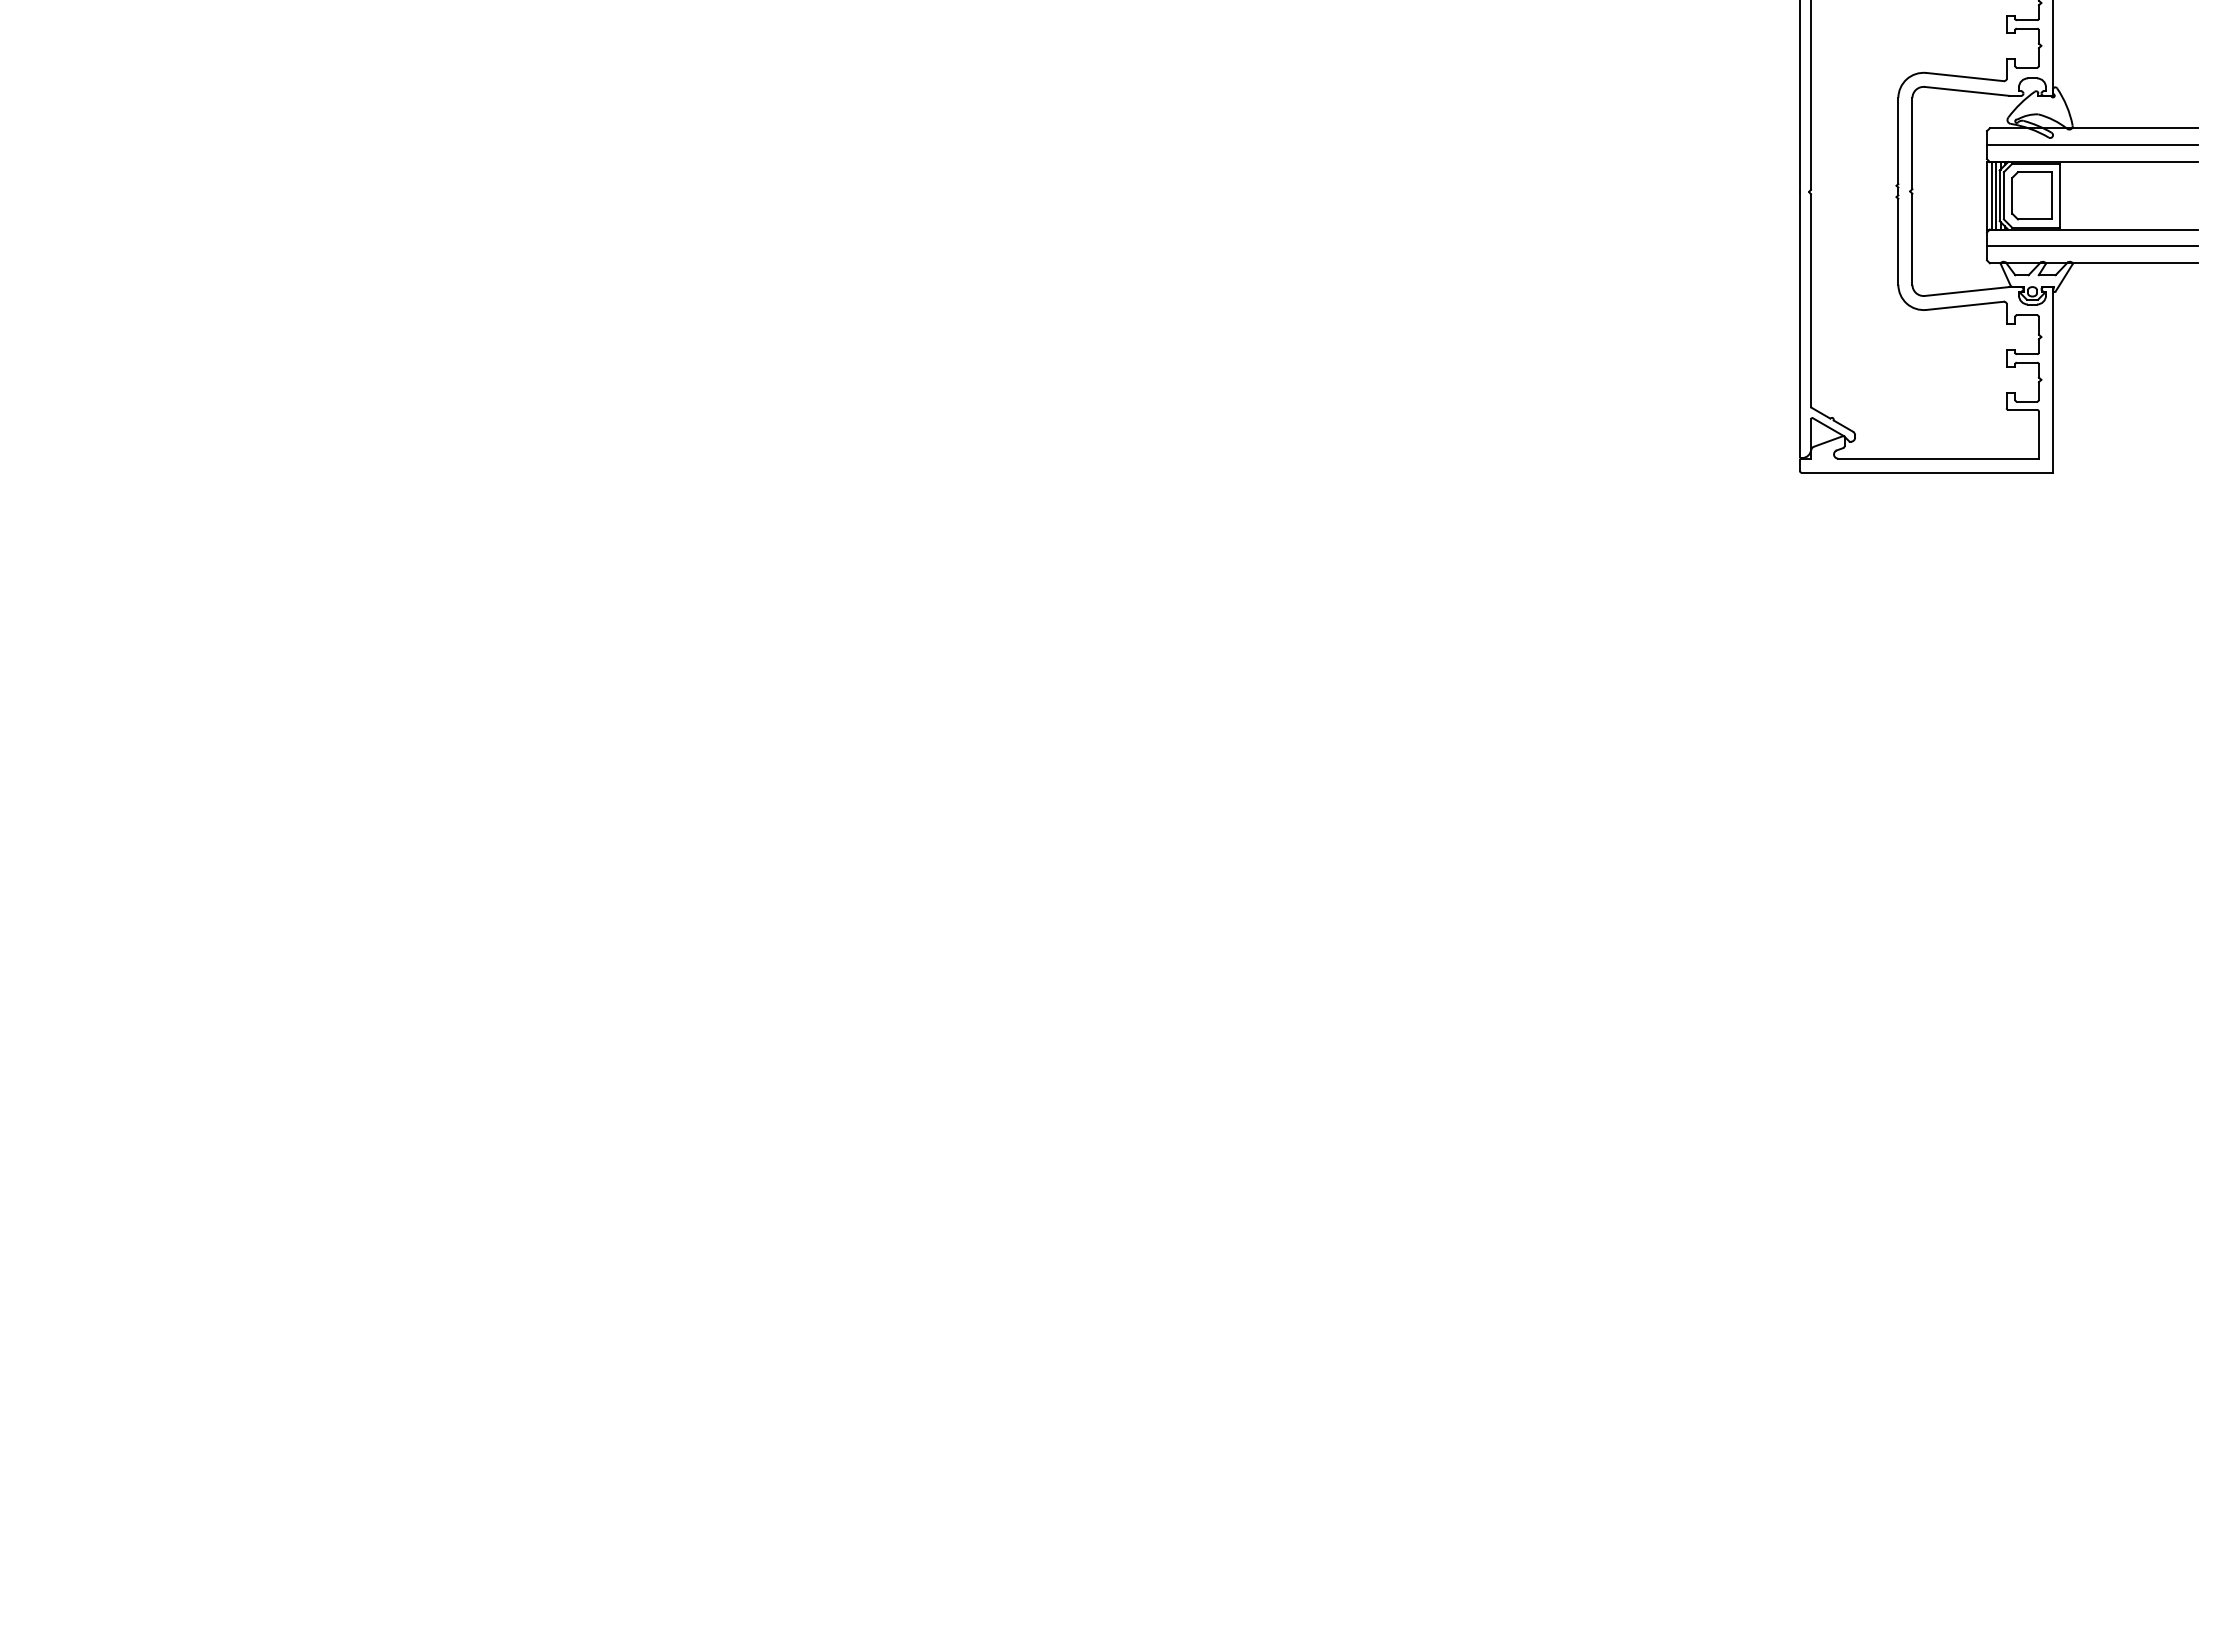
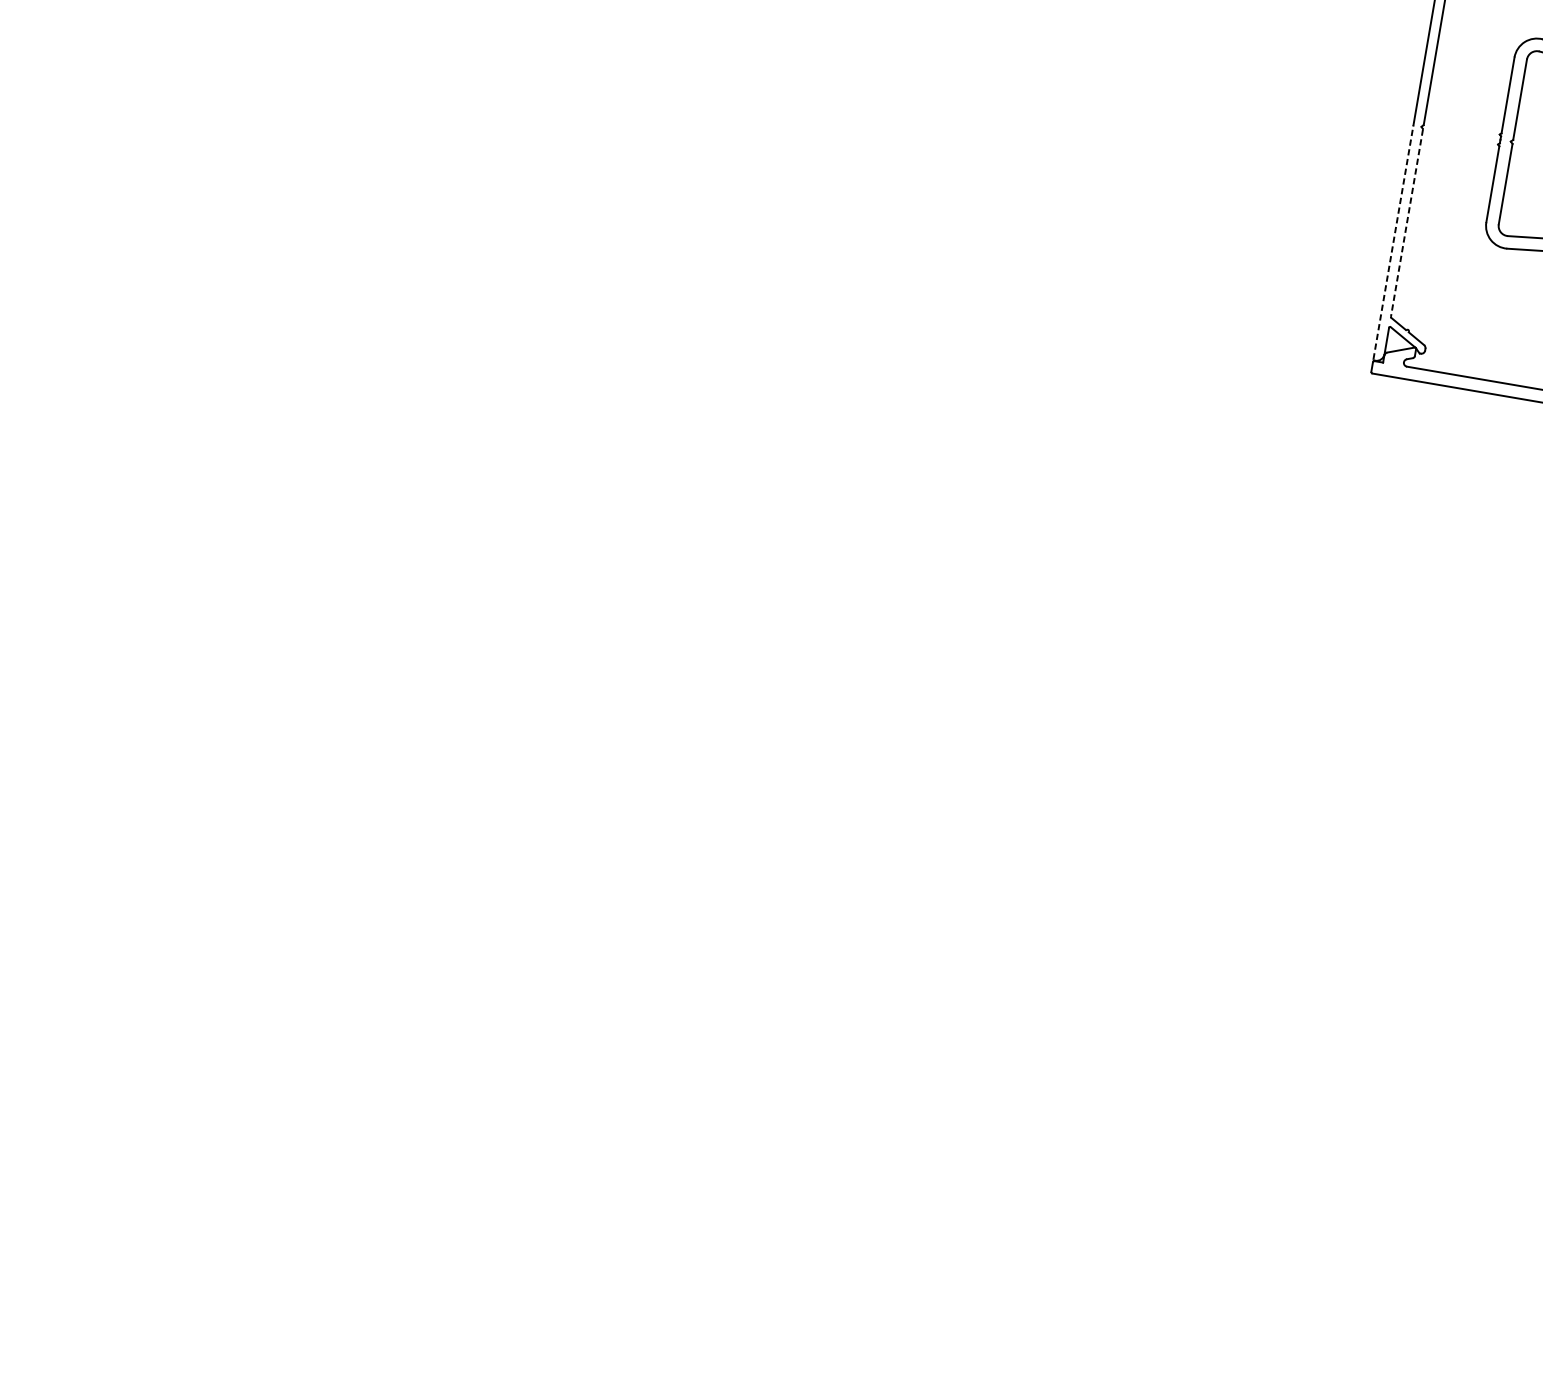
line: (1811, 301) -> (1407, 223), solid -> dashed
line: (1799, 323) -> (1393, 241), solid -> dashed

